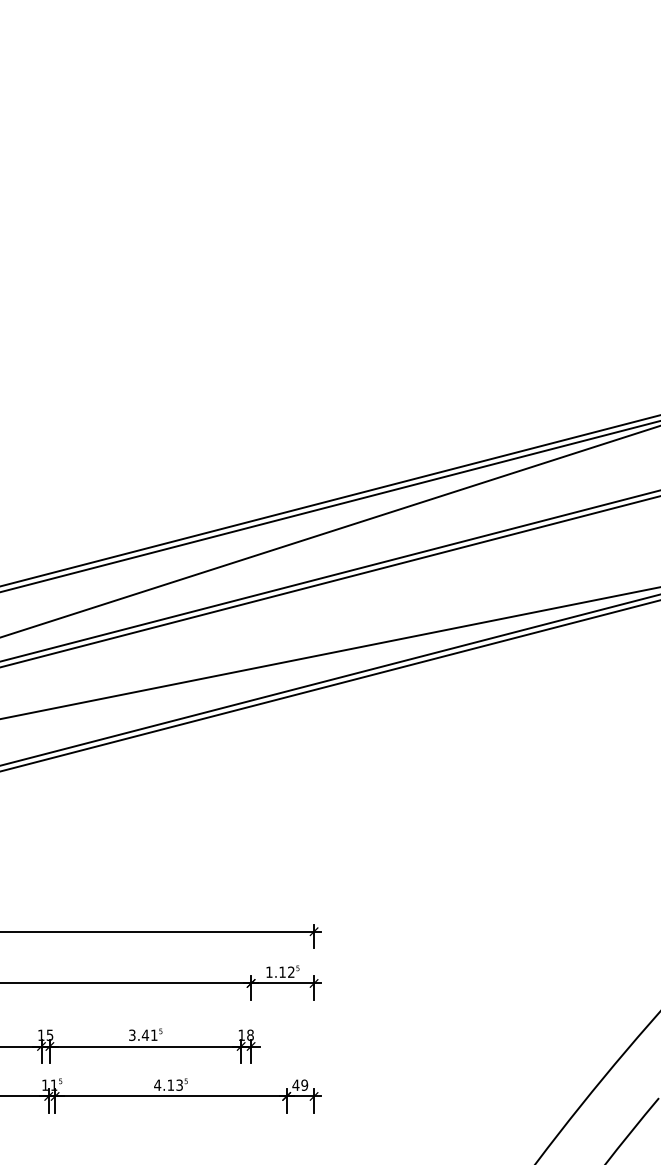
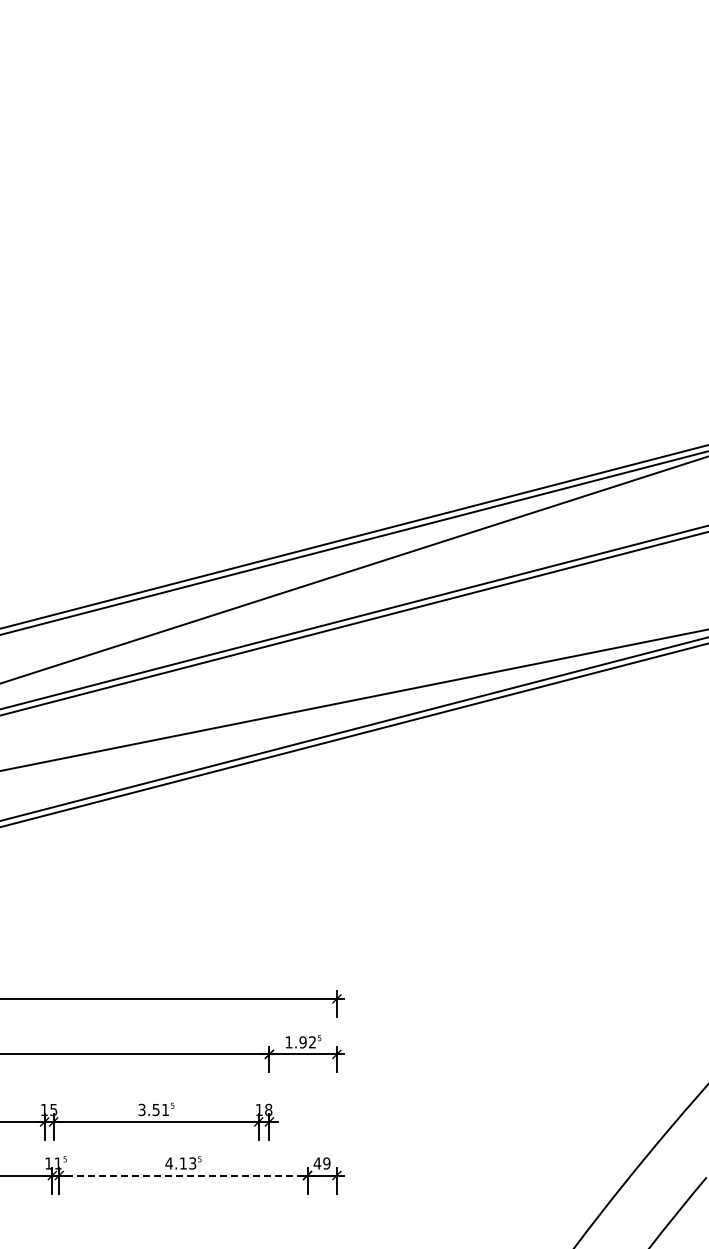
text: (281, 972) -> (302, 1042), 1.12 -> 1.92
text: (144, 1035) -> (155, 1110), 3.41 -> 3.51
line: (171, 1096) -> (183, 1175), solid -> dashed

